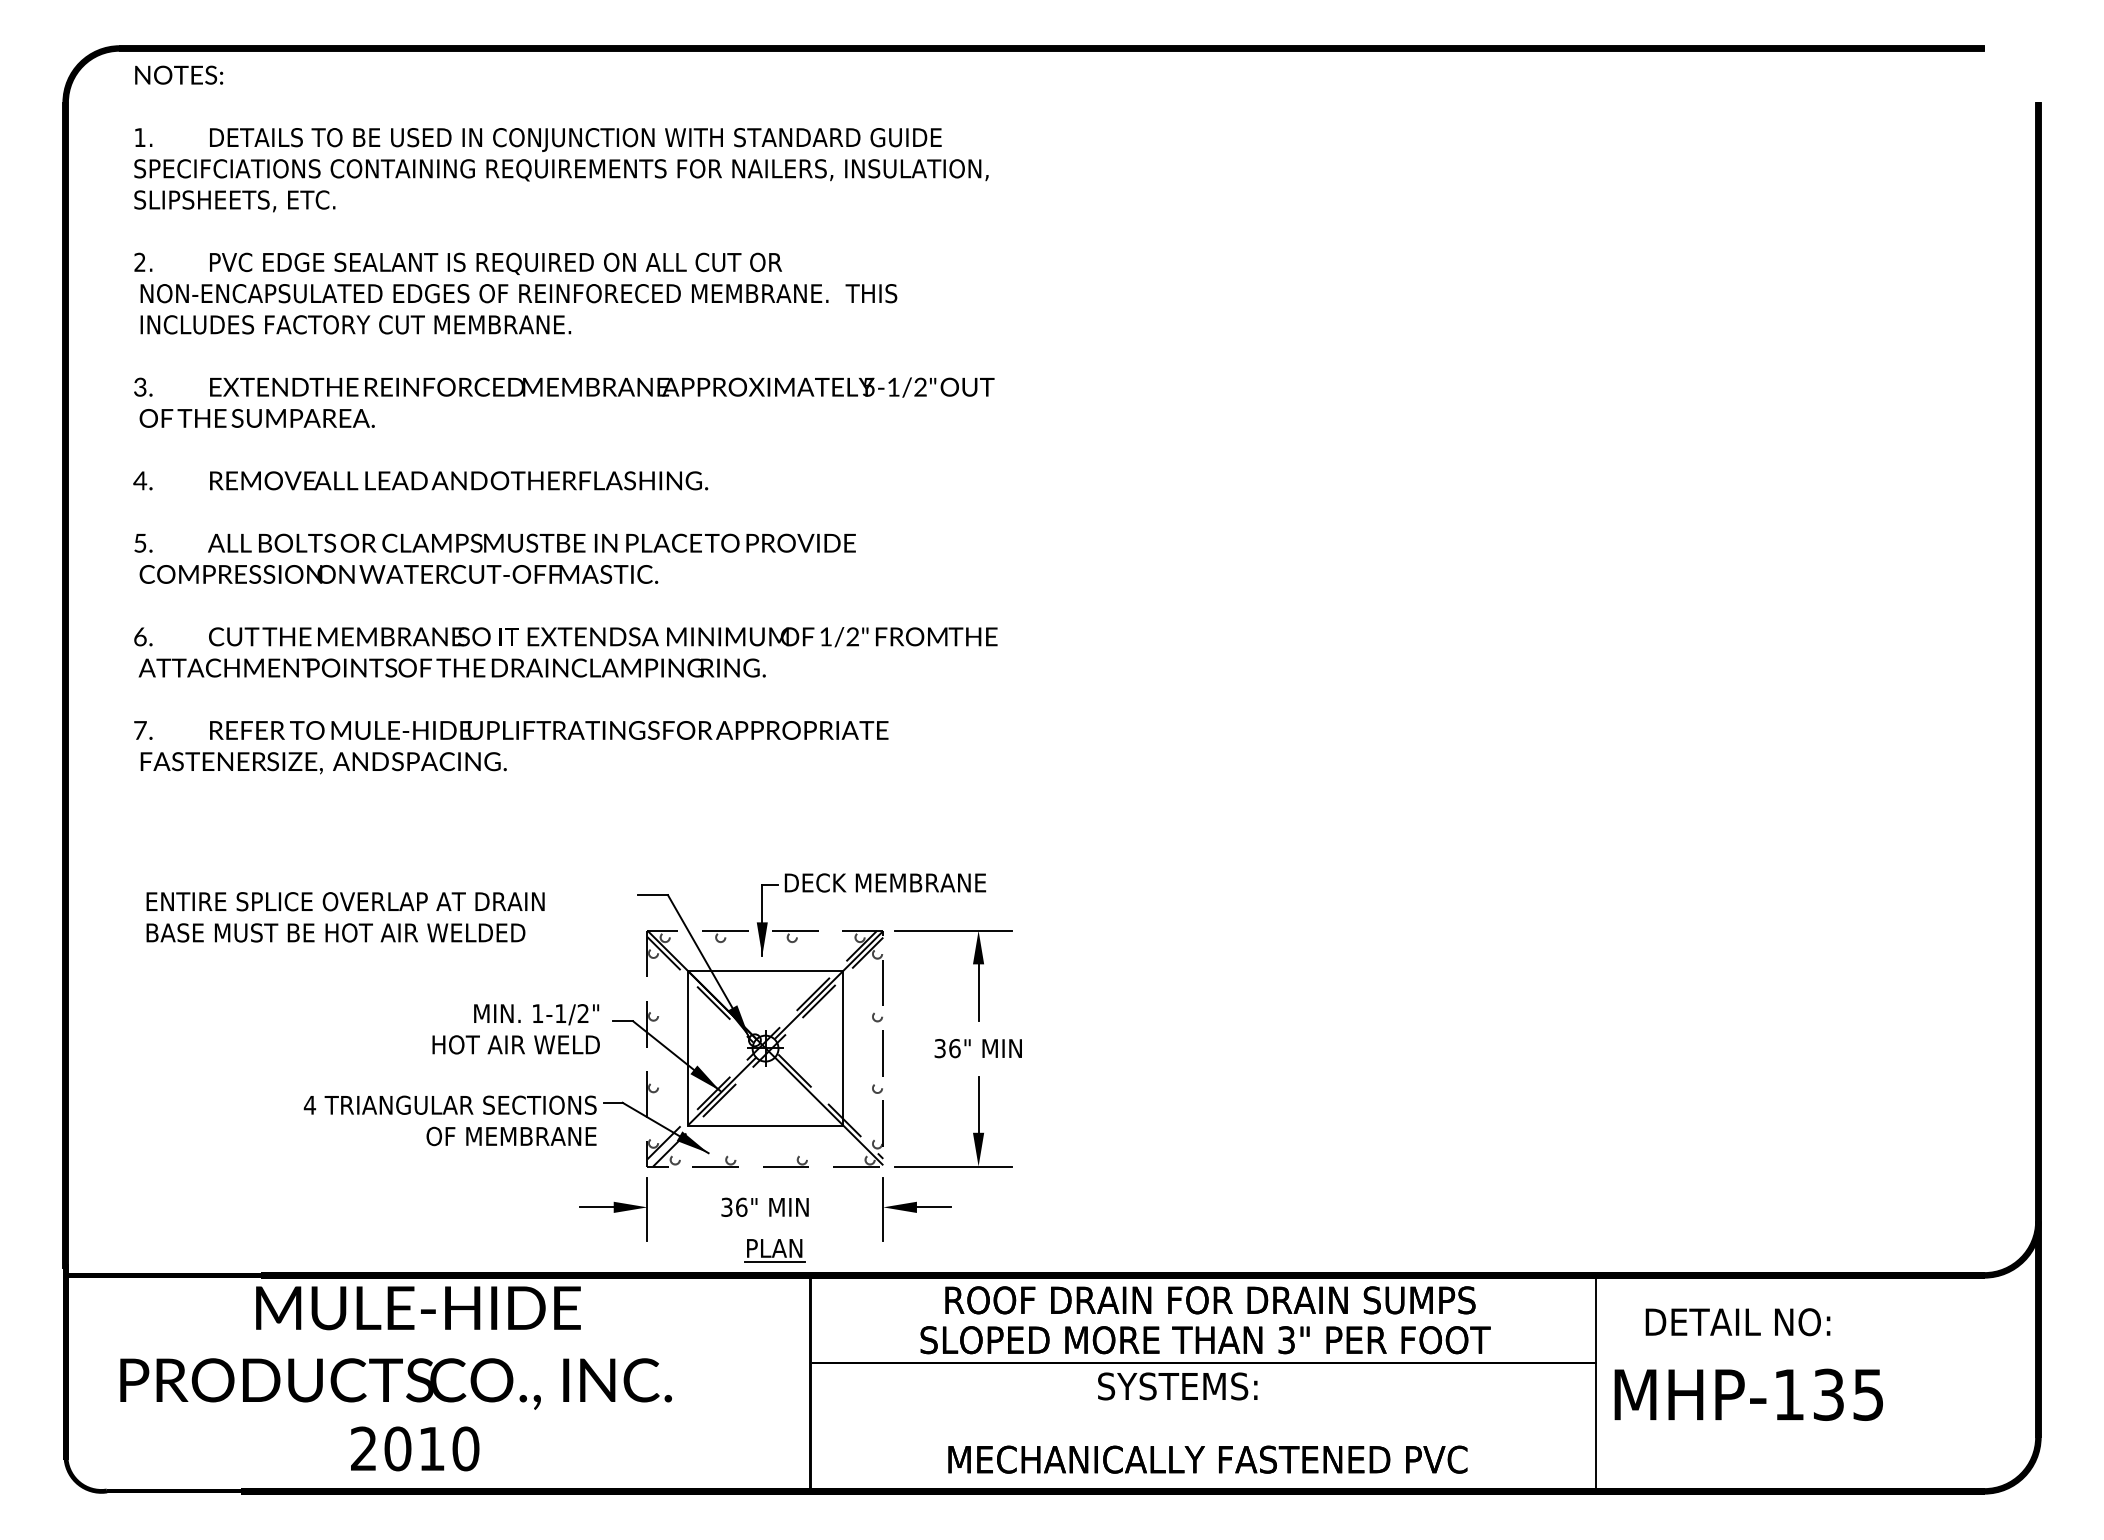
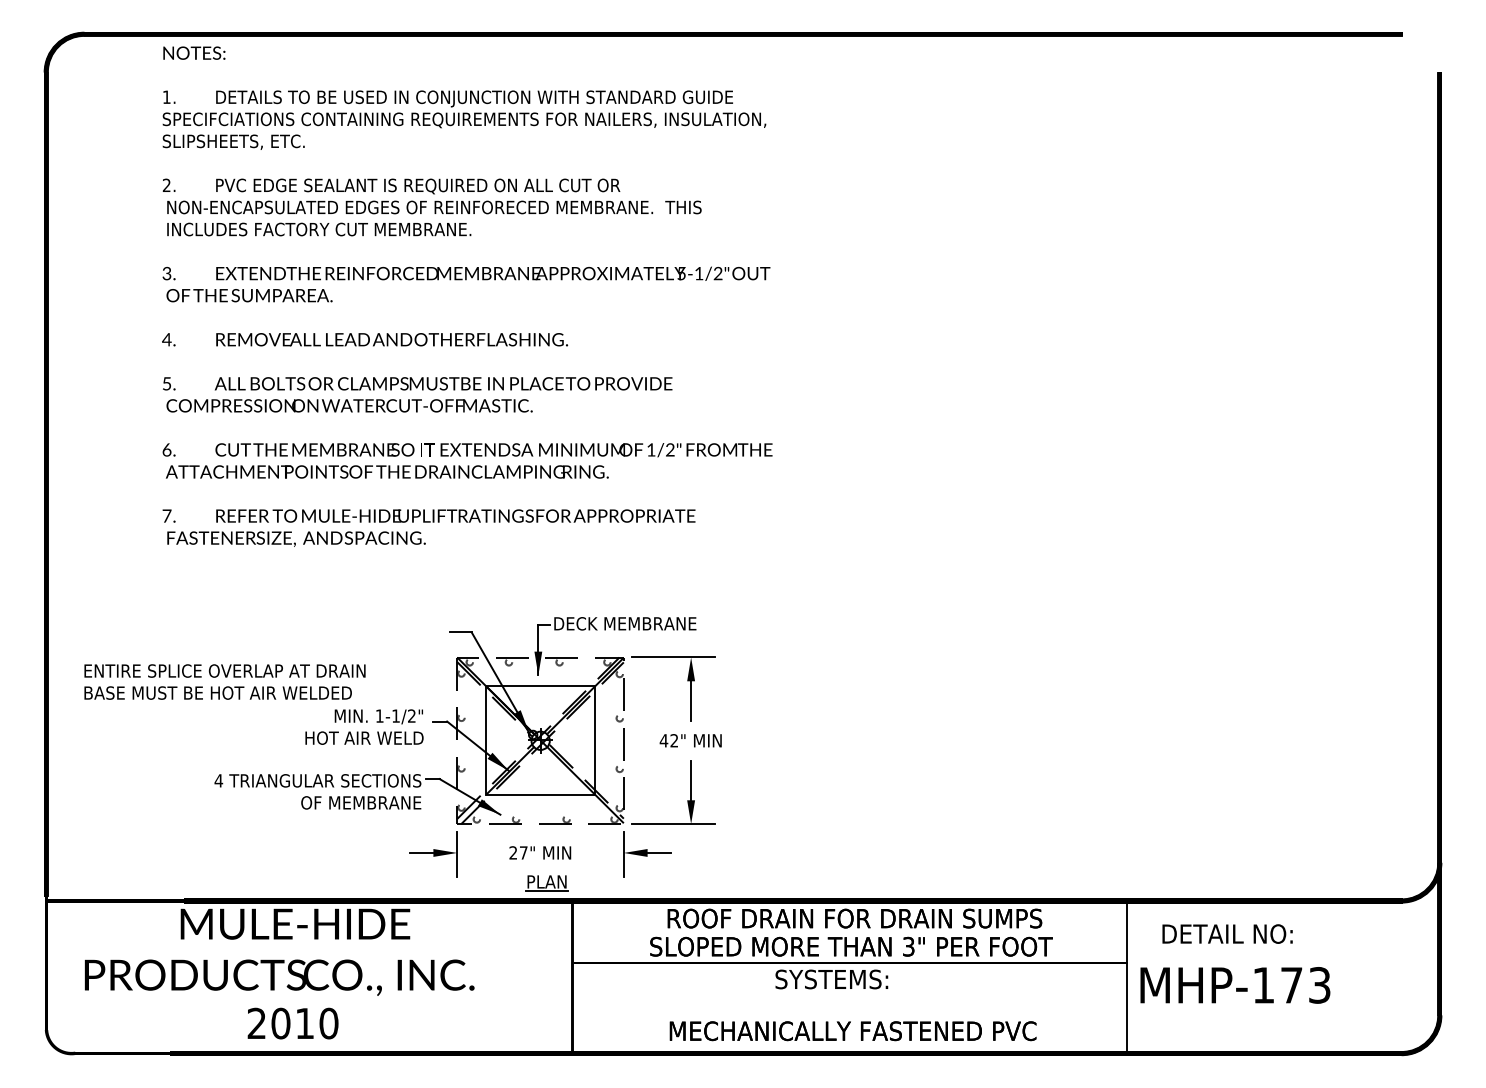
text: (565, 419) -> (467, 296), moved
text: (344, 916) -> (224, 681), moved
text: (946, 1048) -> (668, 740), 36" -> 42"
text: (734, 1206) -> (518, 852), 36" -> 27"
text: (1848, 1394) -> (1305, 985), MHP-135 -> MHP-173

